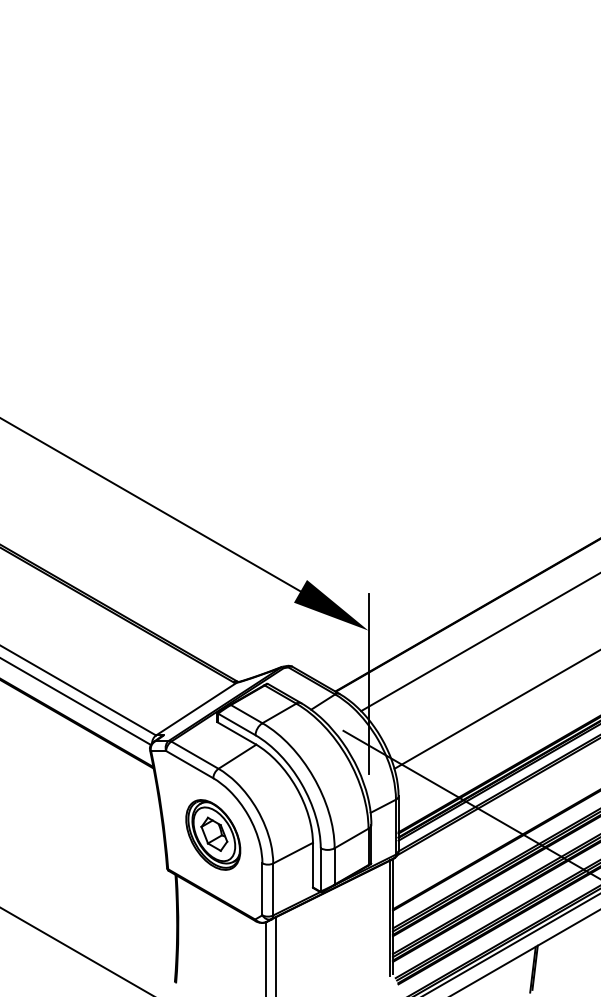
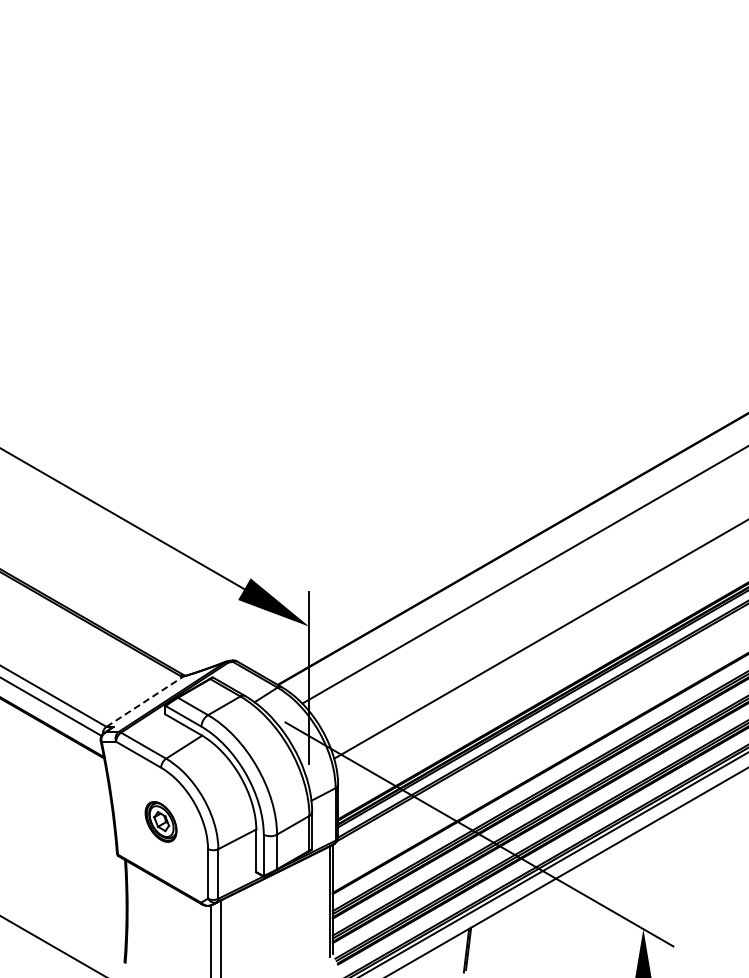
line: (195, 708) -> (144, 701), solid -> dashed
part: (212, 834) -> (160, 821), size x0.6

